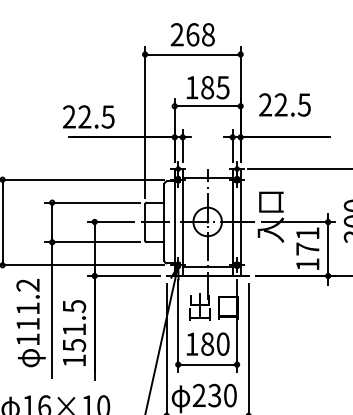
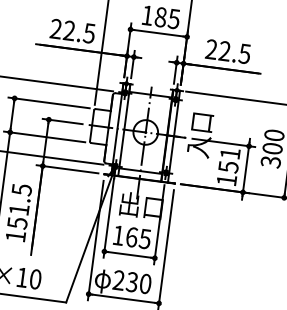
text: (284, 104) -> (227, 51), moved
text: (88, 116) -> (72, 30), moved
text: (307, 248) -> (228, 166), 171 -> 151
text: (215, 343) -> (138, 237), 180 -> 165

